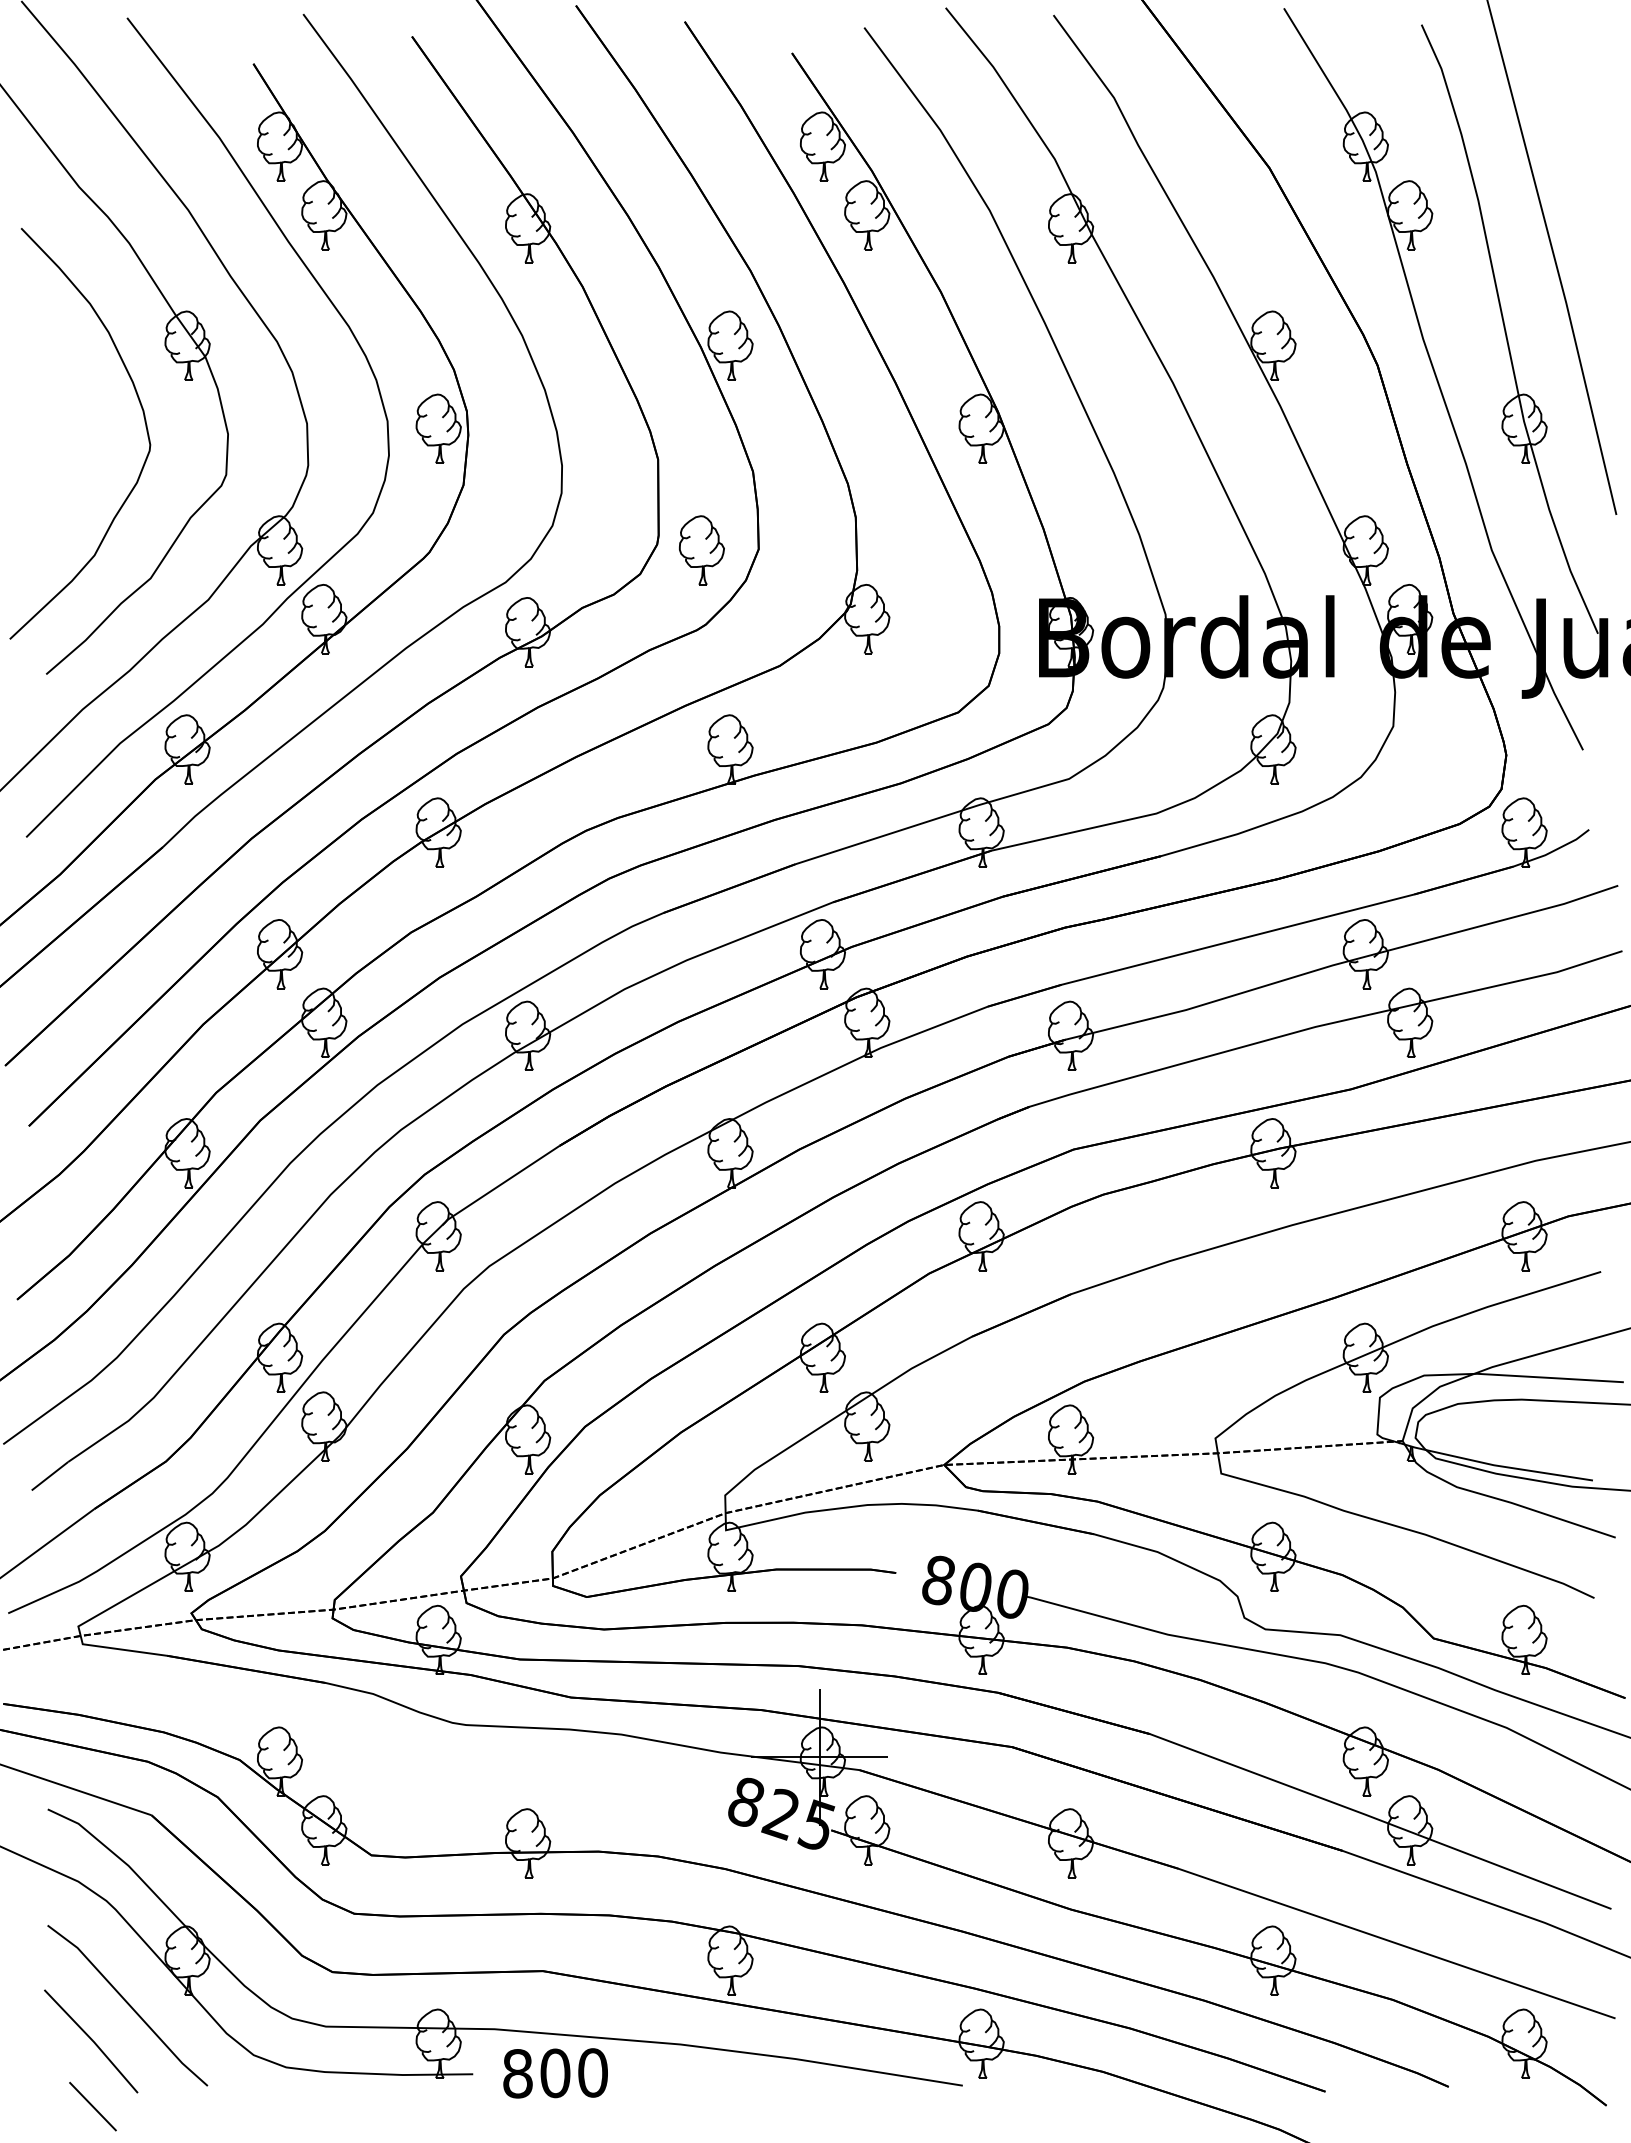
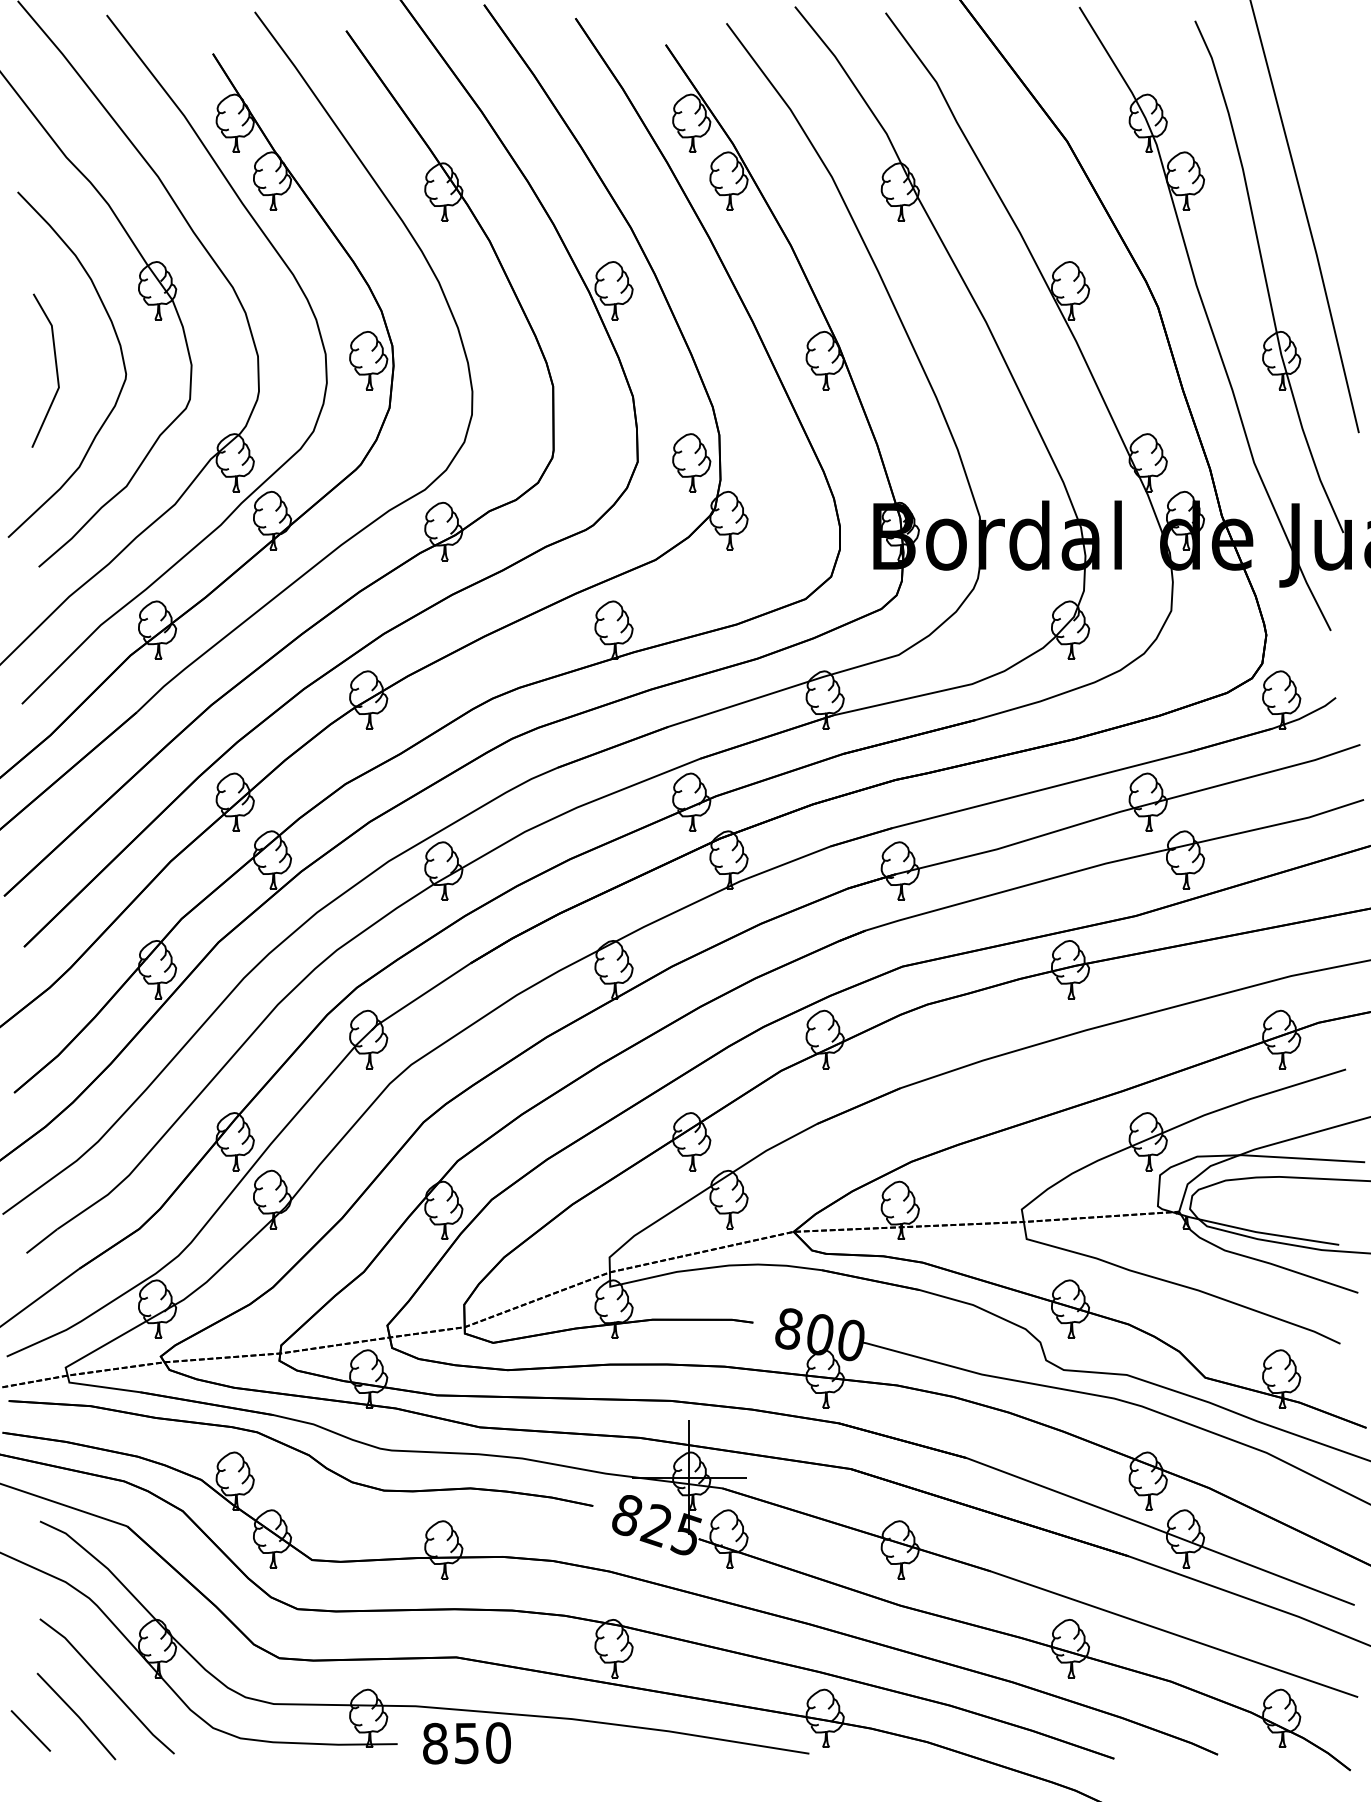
line: (66, 438) -> (55, 368), added
part: (701, 550) -> (691, 462), moved
part: (357, 1728) -> (300, 1453), added
text: (555, 2073) -> (466, 1743), 800 -> 850
line: (92, 2106) -> (30, 1730), moved

